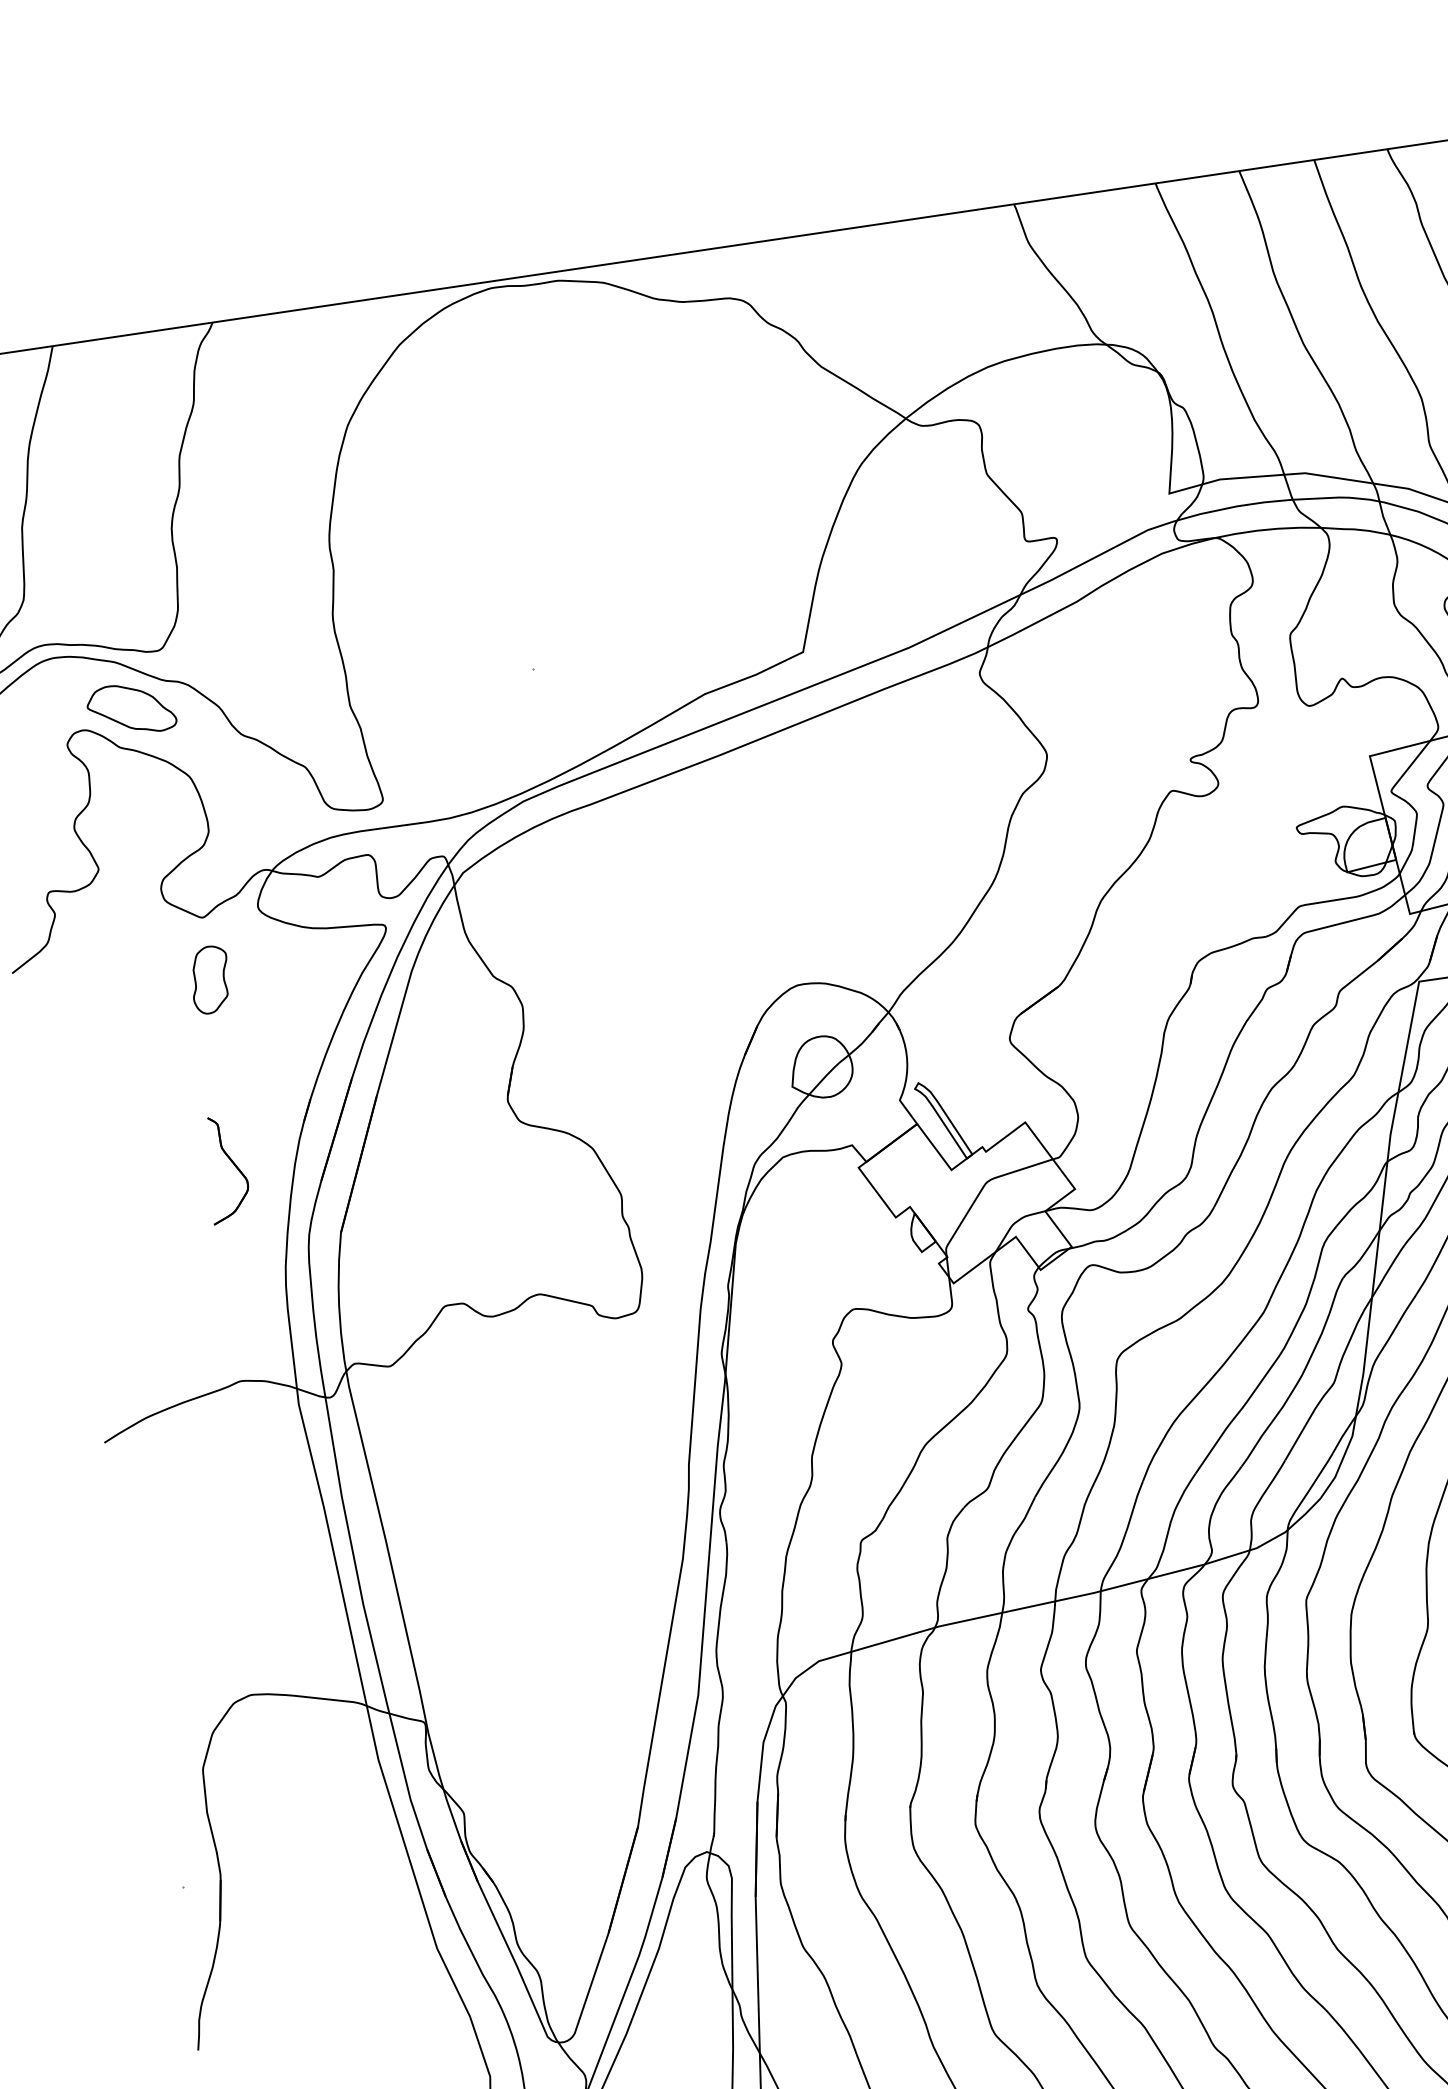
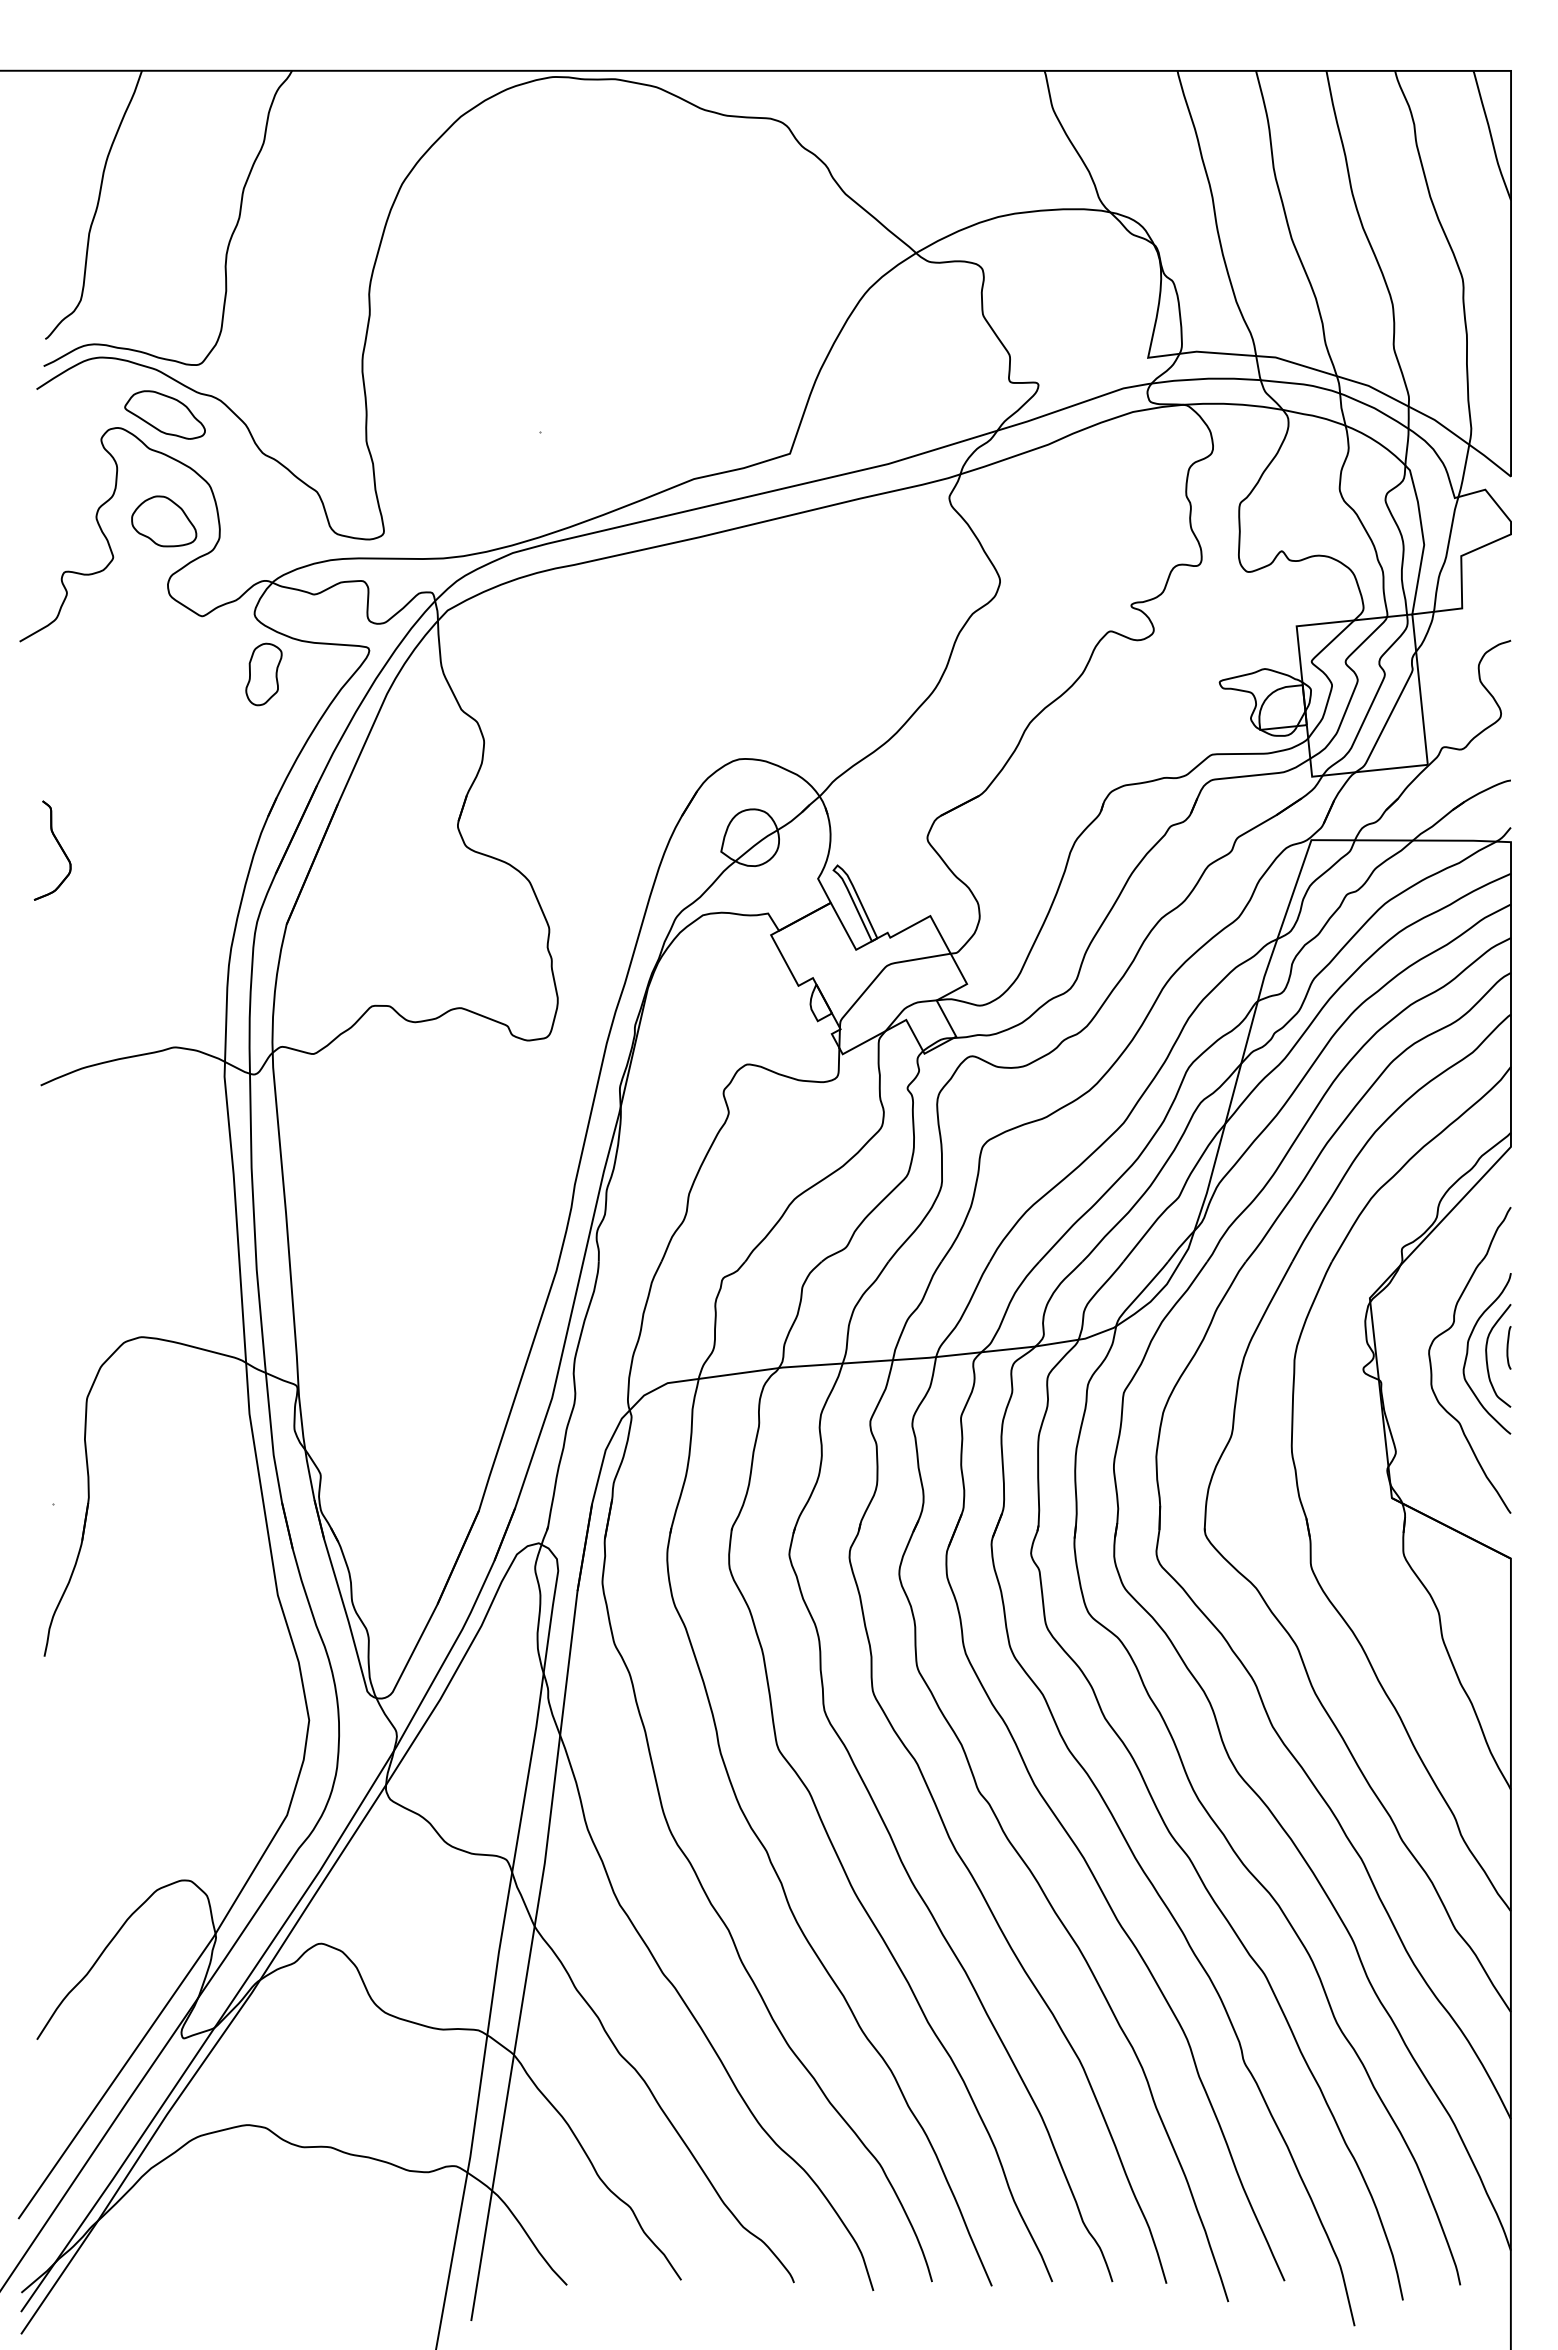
part: (147, 822) -> (164, 521), added
part: (209, 979) -> (263, 674), moved
part: (231, 1162) -> (58, 845), moved

